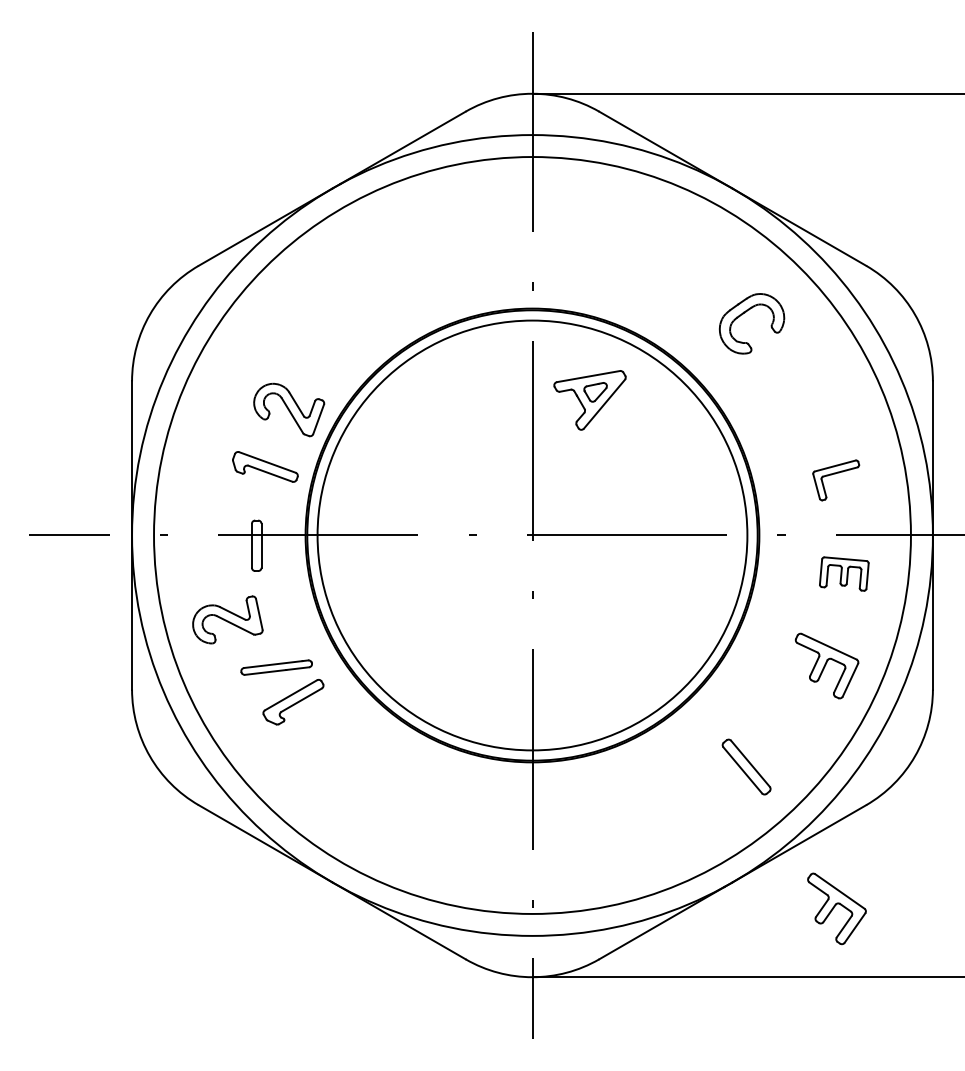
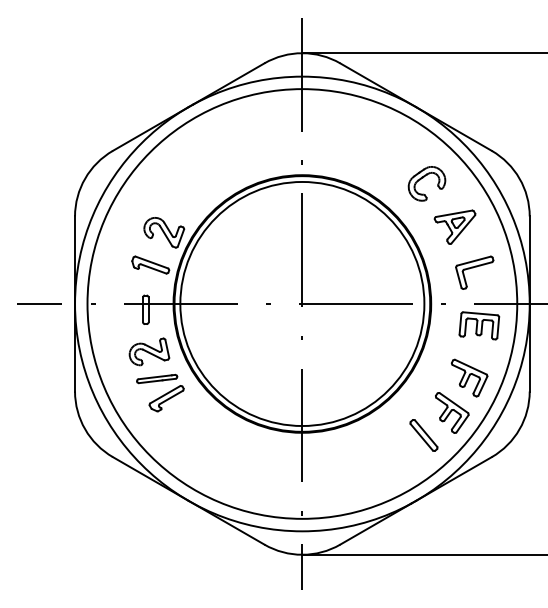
part: (589, 398) -> (454, 226), moved
part: (835, 480) -> (474, 272), size x1.43
part: (844, 573) -> (479, 325), size x1.43
part: (227, 619) -> (149, 351), moved
part: (837, 908) -> (452, 412), moved

